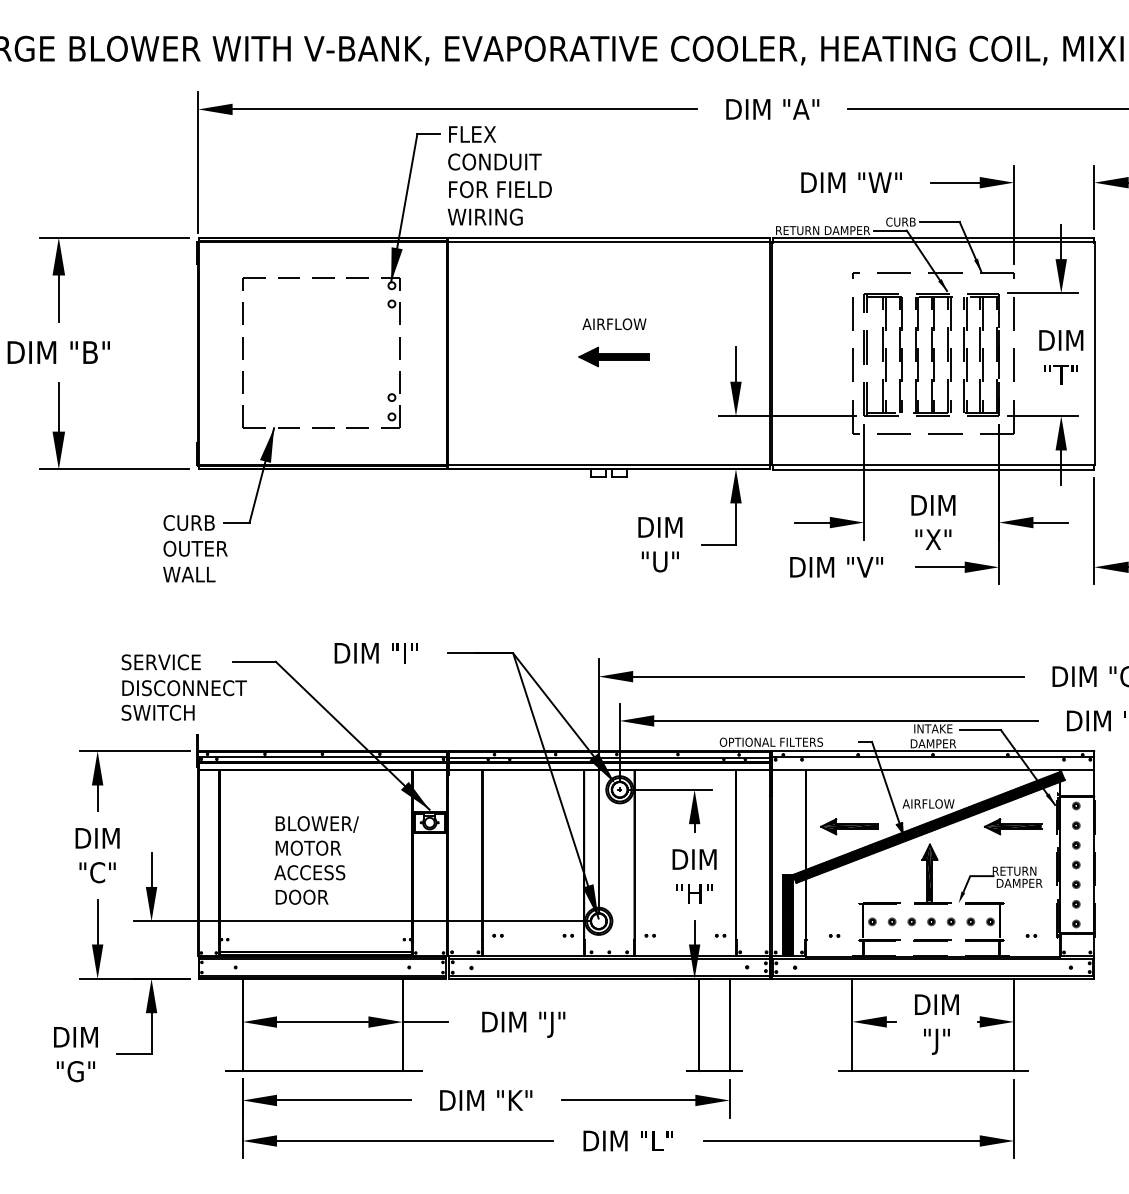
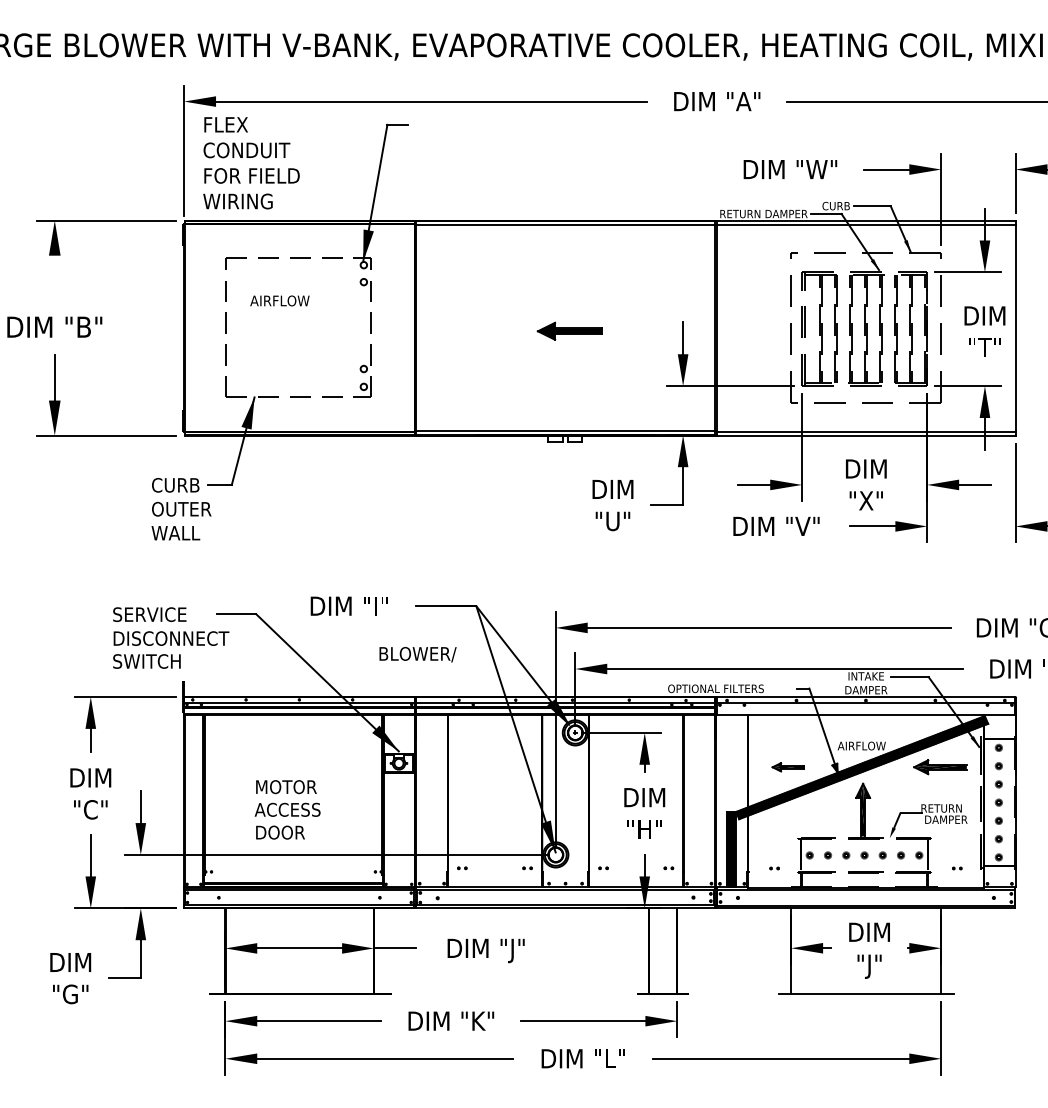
text: (499, 175) -> (251, 162), moved
line: (58, 298) -> (54, 277), removed
text: (614, 324) -> (279, 301), moved
text: (316, 824) -> (417, 654), moved
part: (849, 826) -> (788, 766), size x0.6

